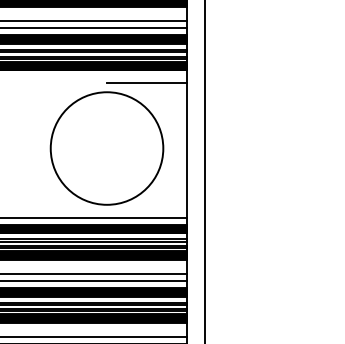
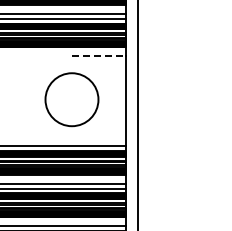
line: (146, 82) -> (98, 55), solid -> dashed
circle: (106, 148) -> (71, 99), size x0.7

